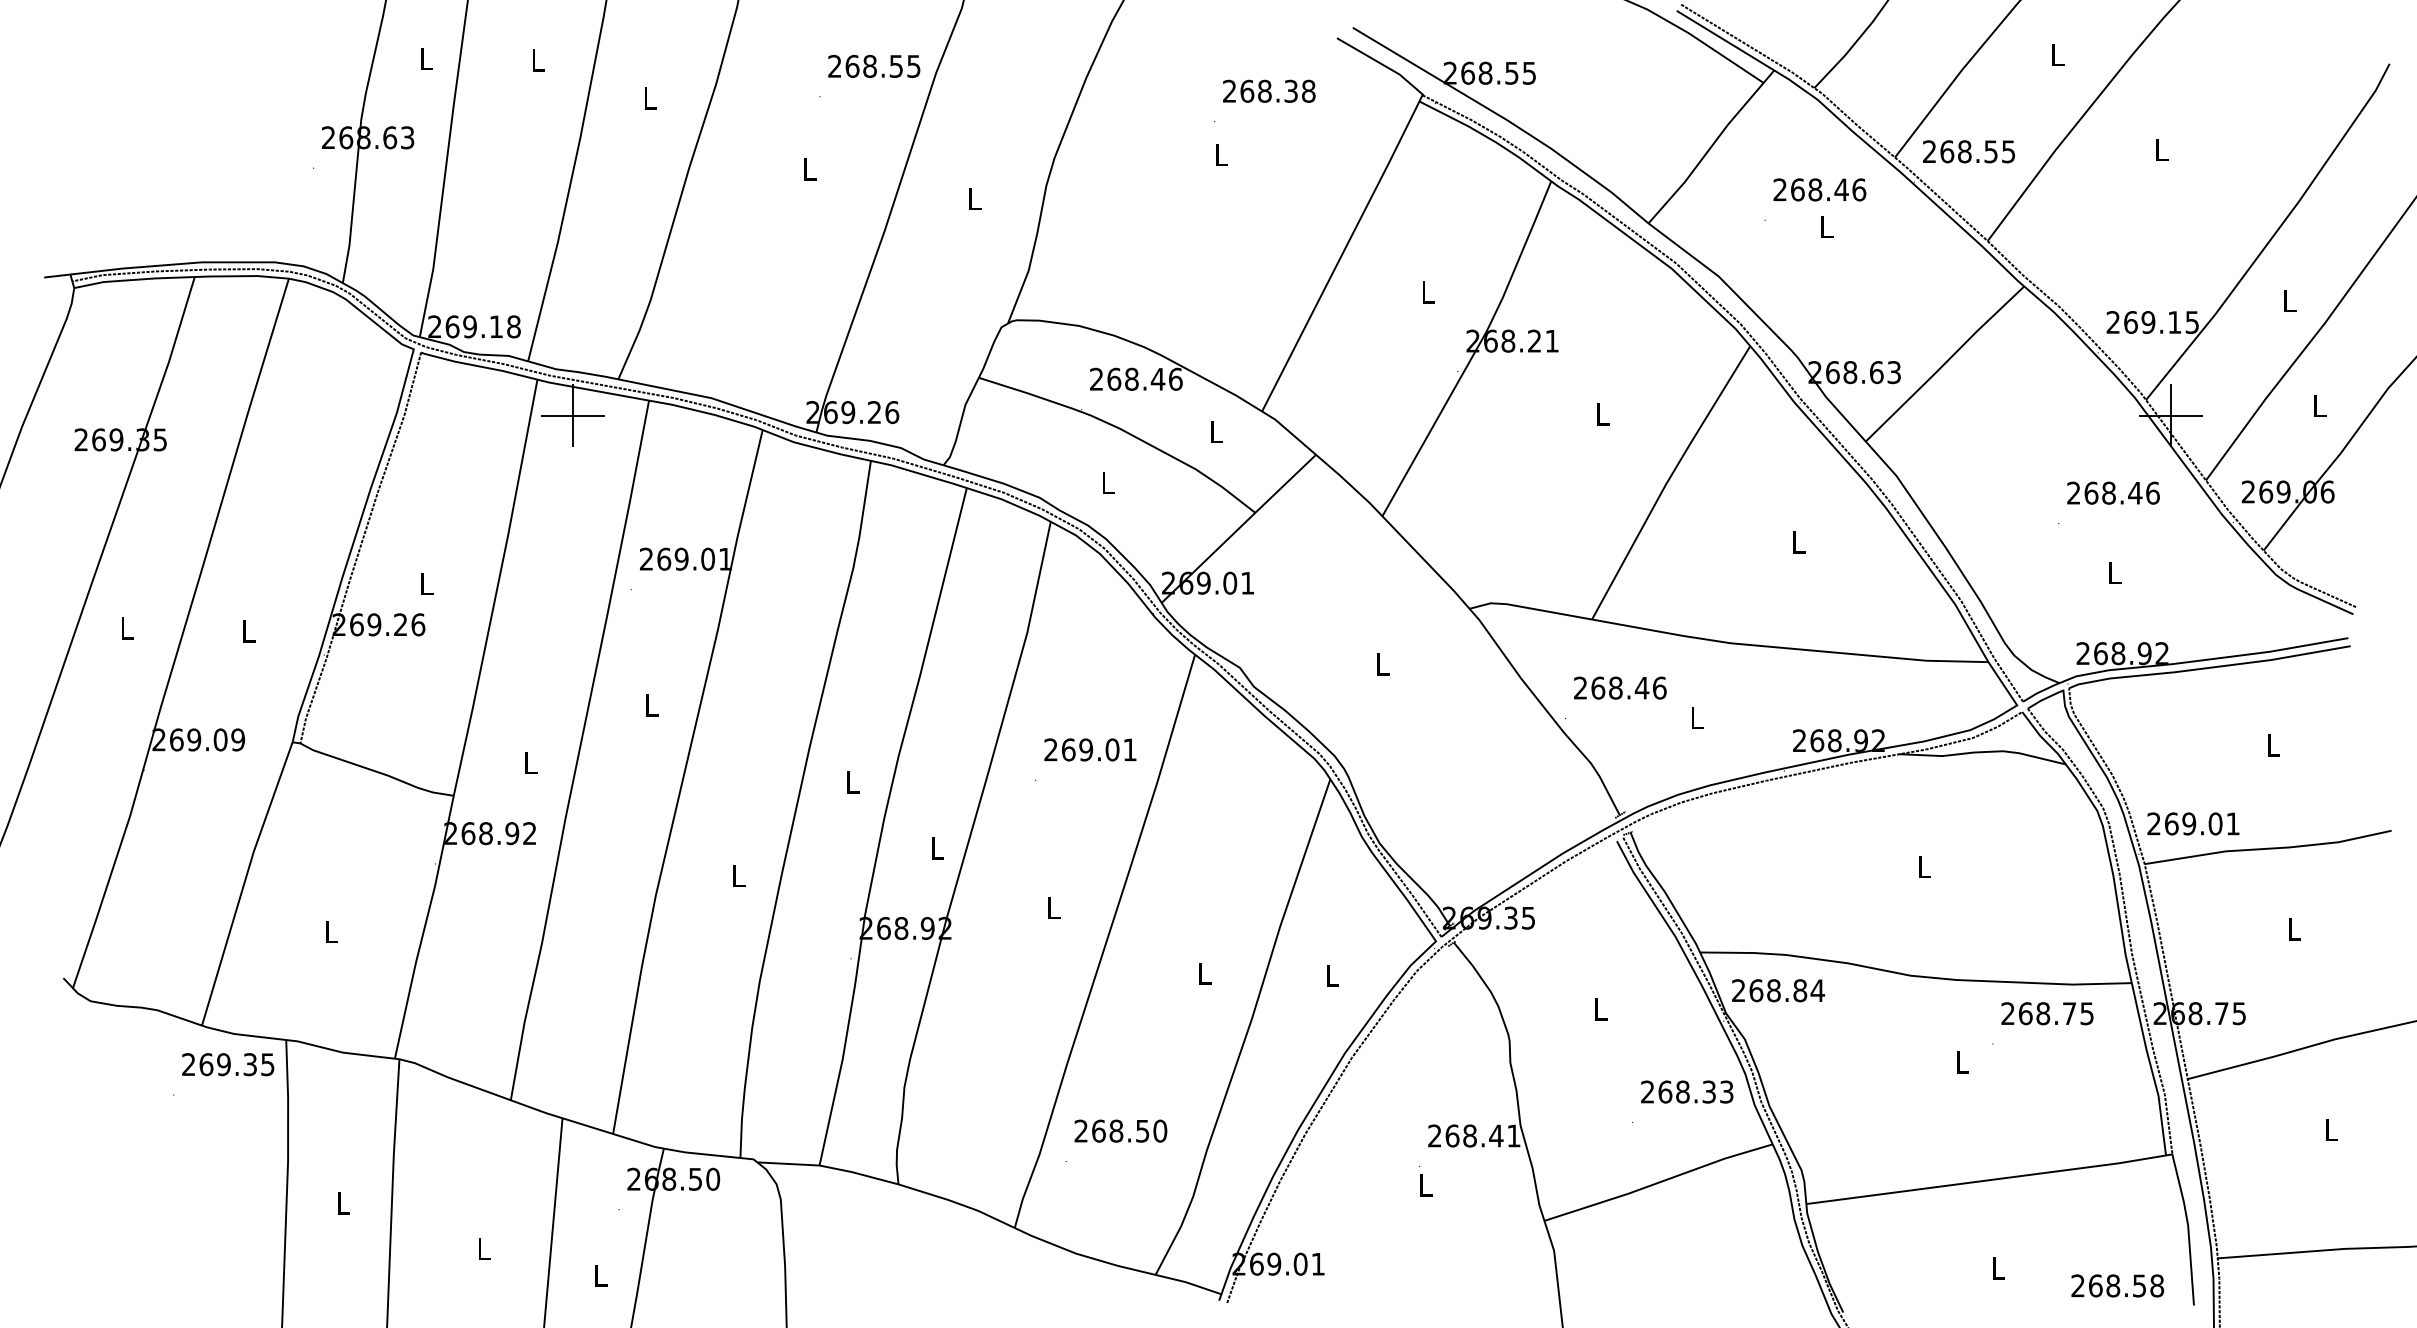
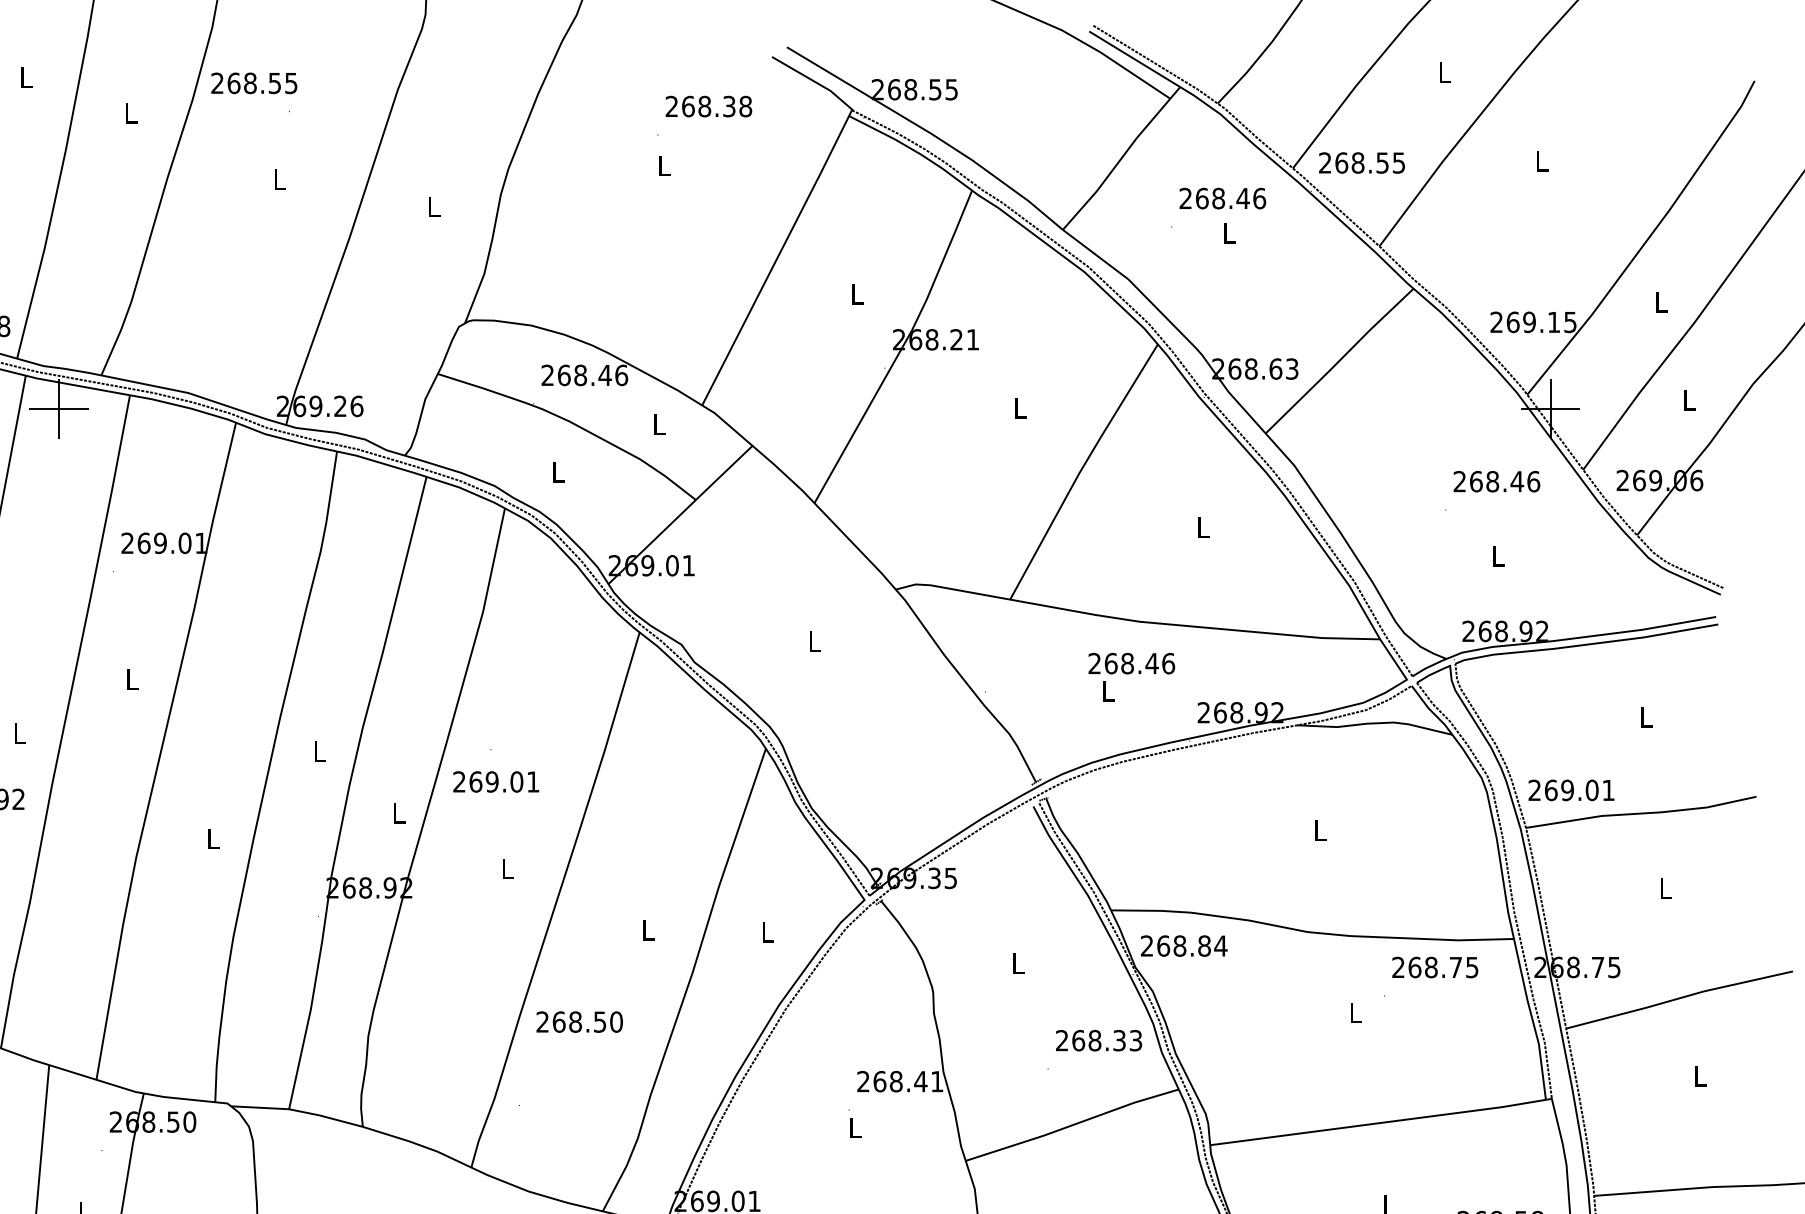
text: (874, 66) -> (254, 83), moved
text: (1620, 687) -> (1131, 663), moved
text: (1090, 749) -> (496, 781), moved
text: (1120, 1130) -> (579, 1021), moved

